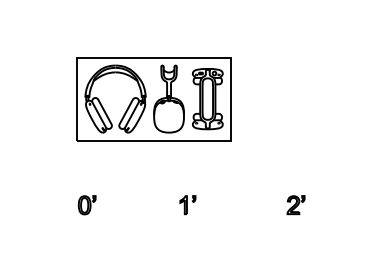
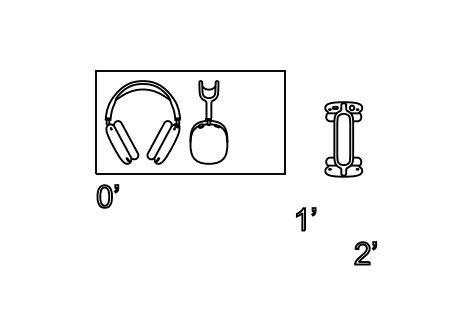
part: (207, 99) -> (343, 139), moved
part: (86, 205) -> (107, 196), moved
part: (188, 205) -> (306, 219), moved

